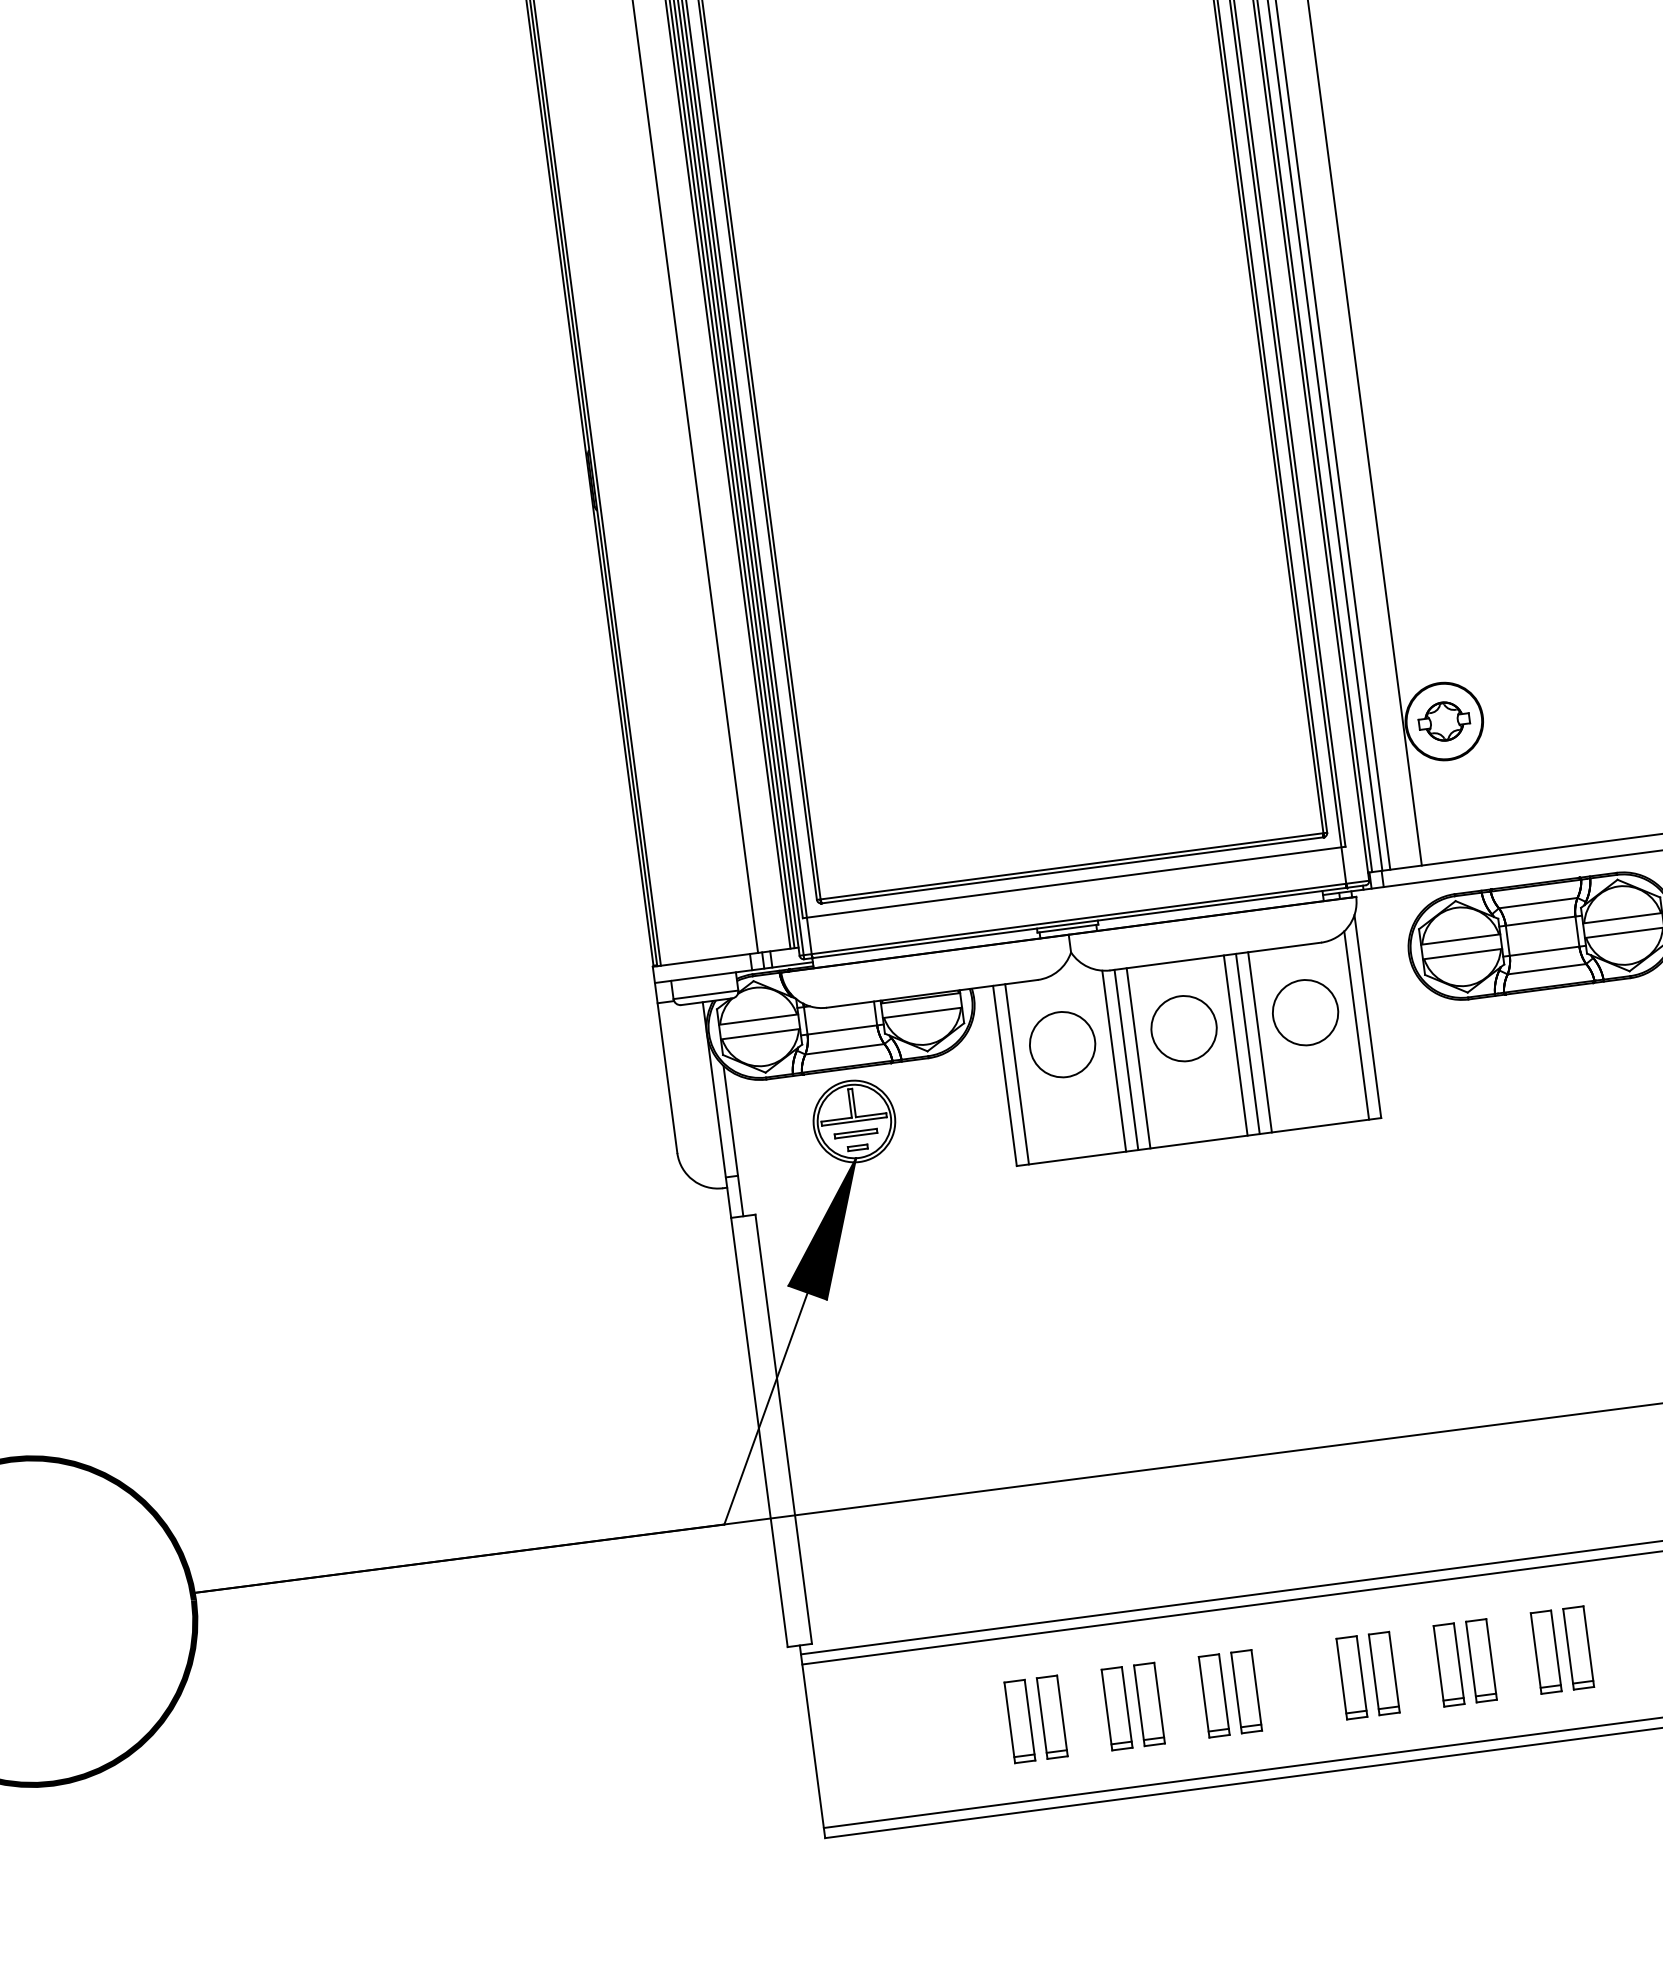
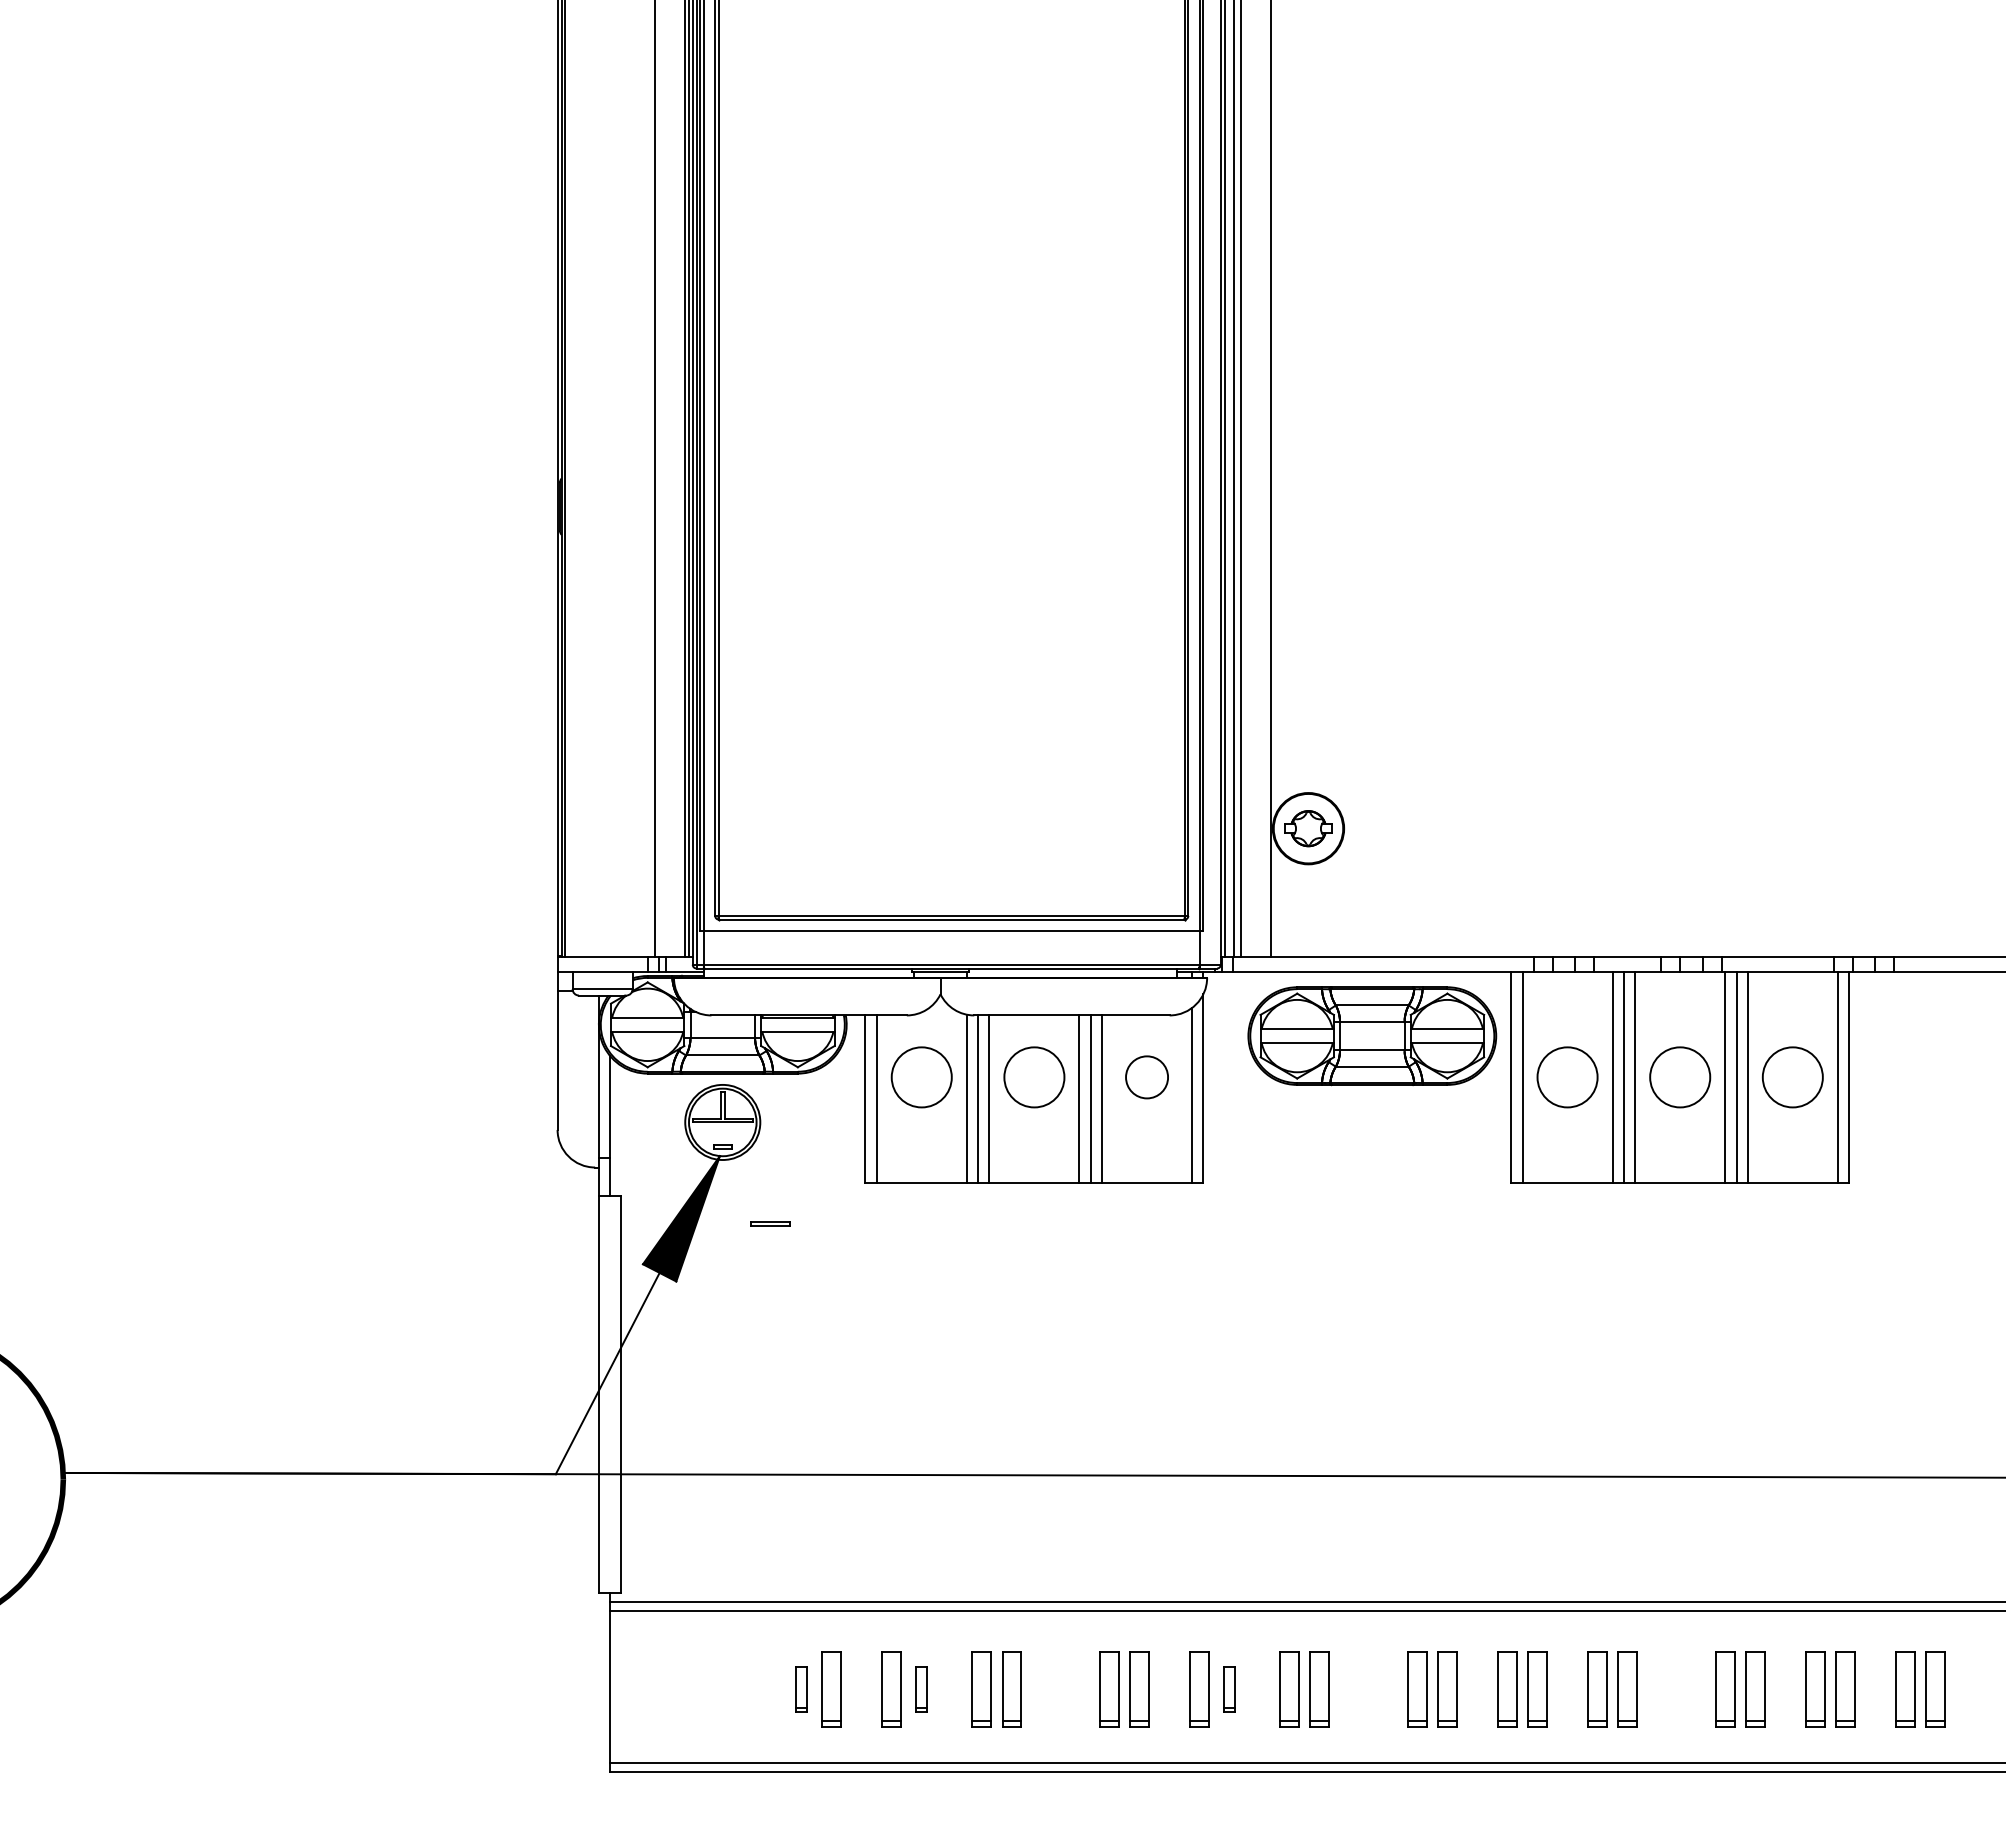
circle: (1306, 1012) -> (1147, 1077), size x0.7
part: (855, 1133) -> (770, 1223), moved
part: (1481, 1661) -> (1229, 1689), size x0.6
part: (1149, 1704) -> (921, 1689), size x0.6
part: (1019, 1721) -> (801, 1689), size x0.6

